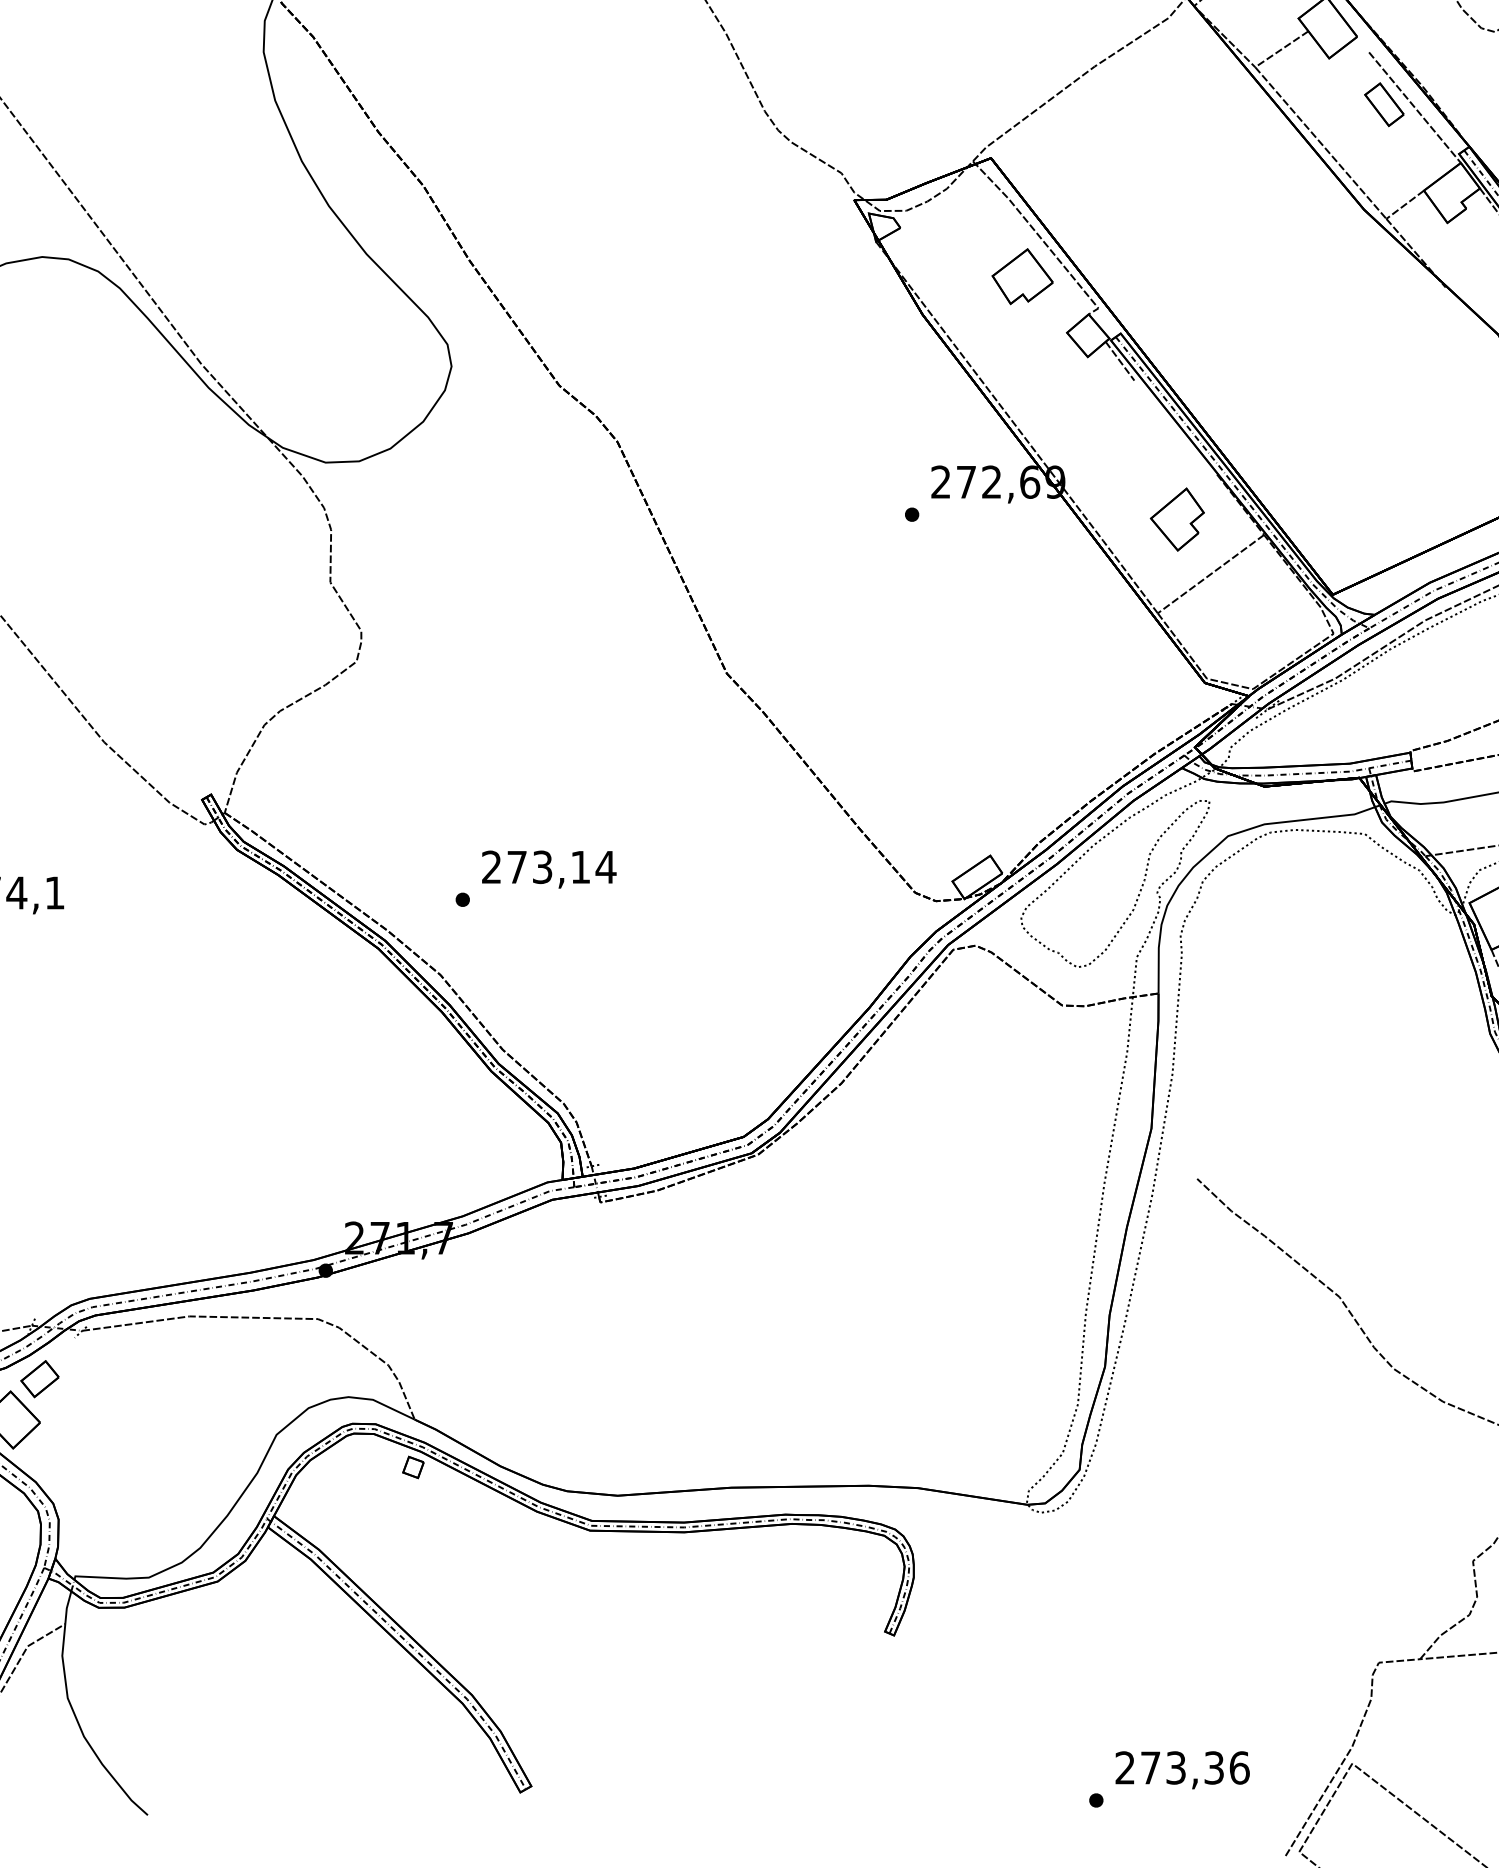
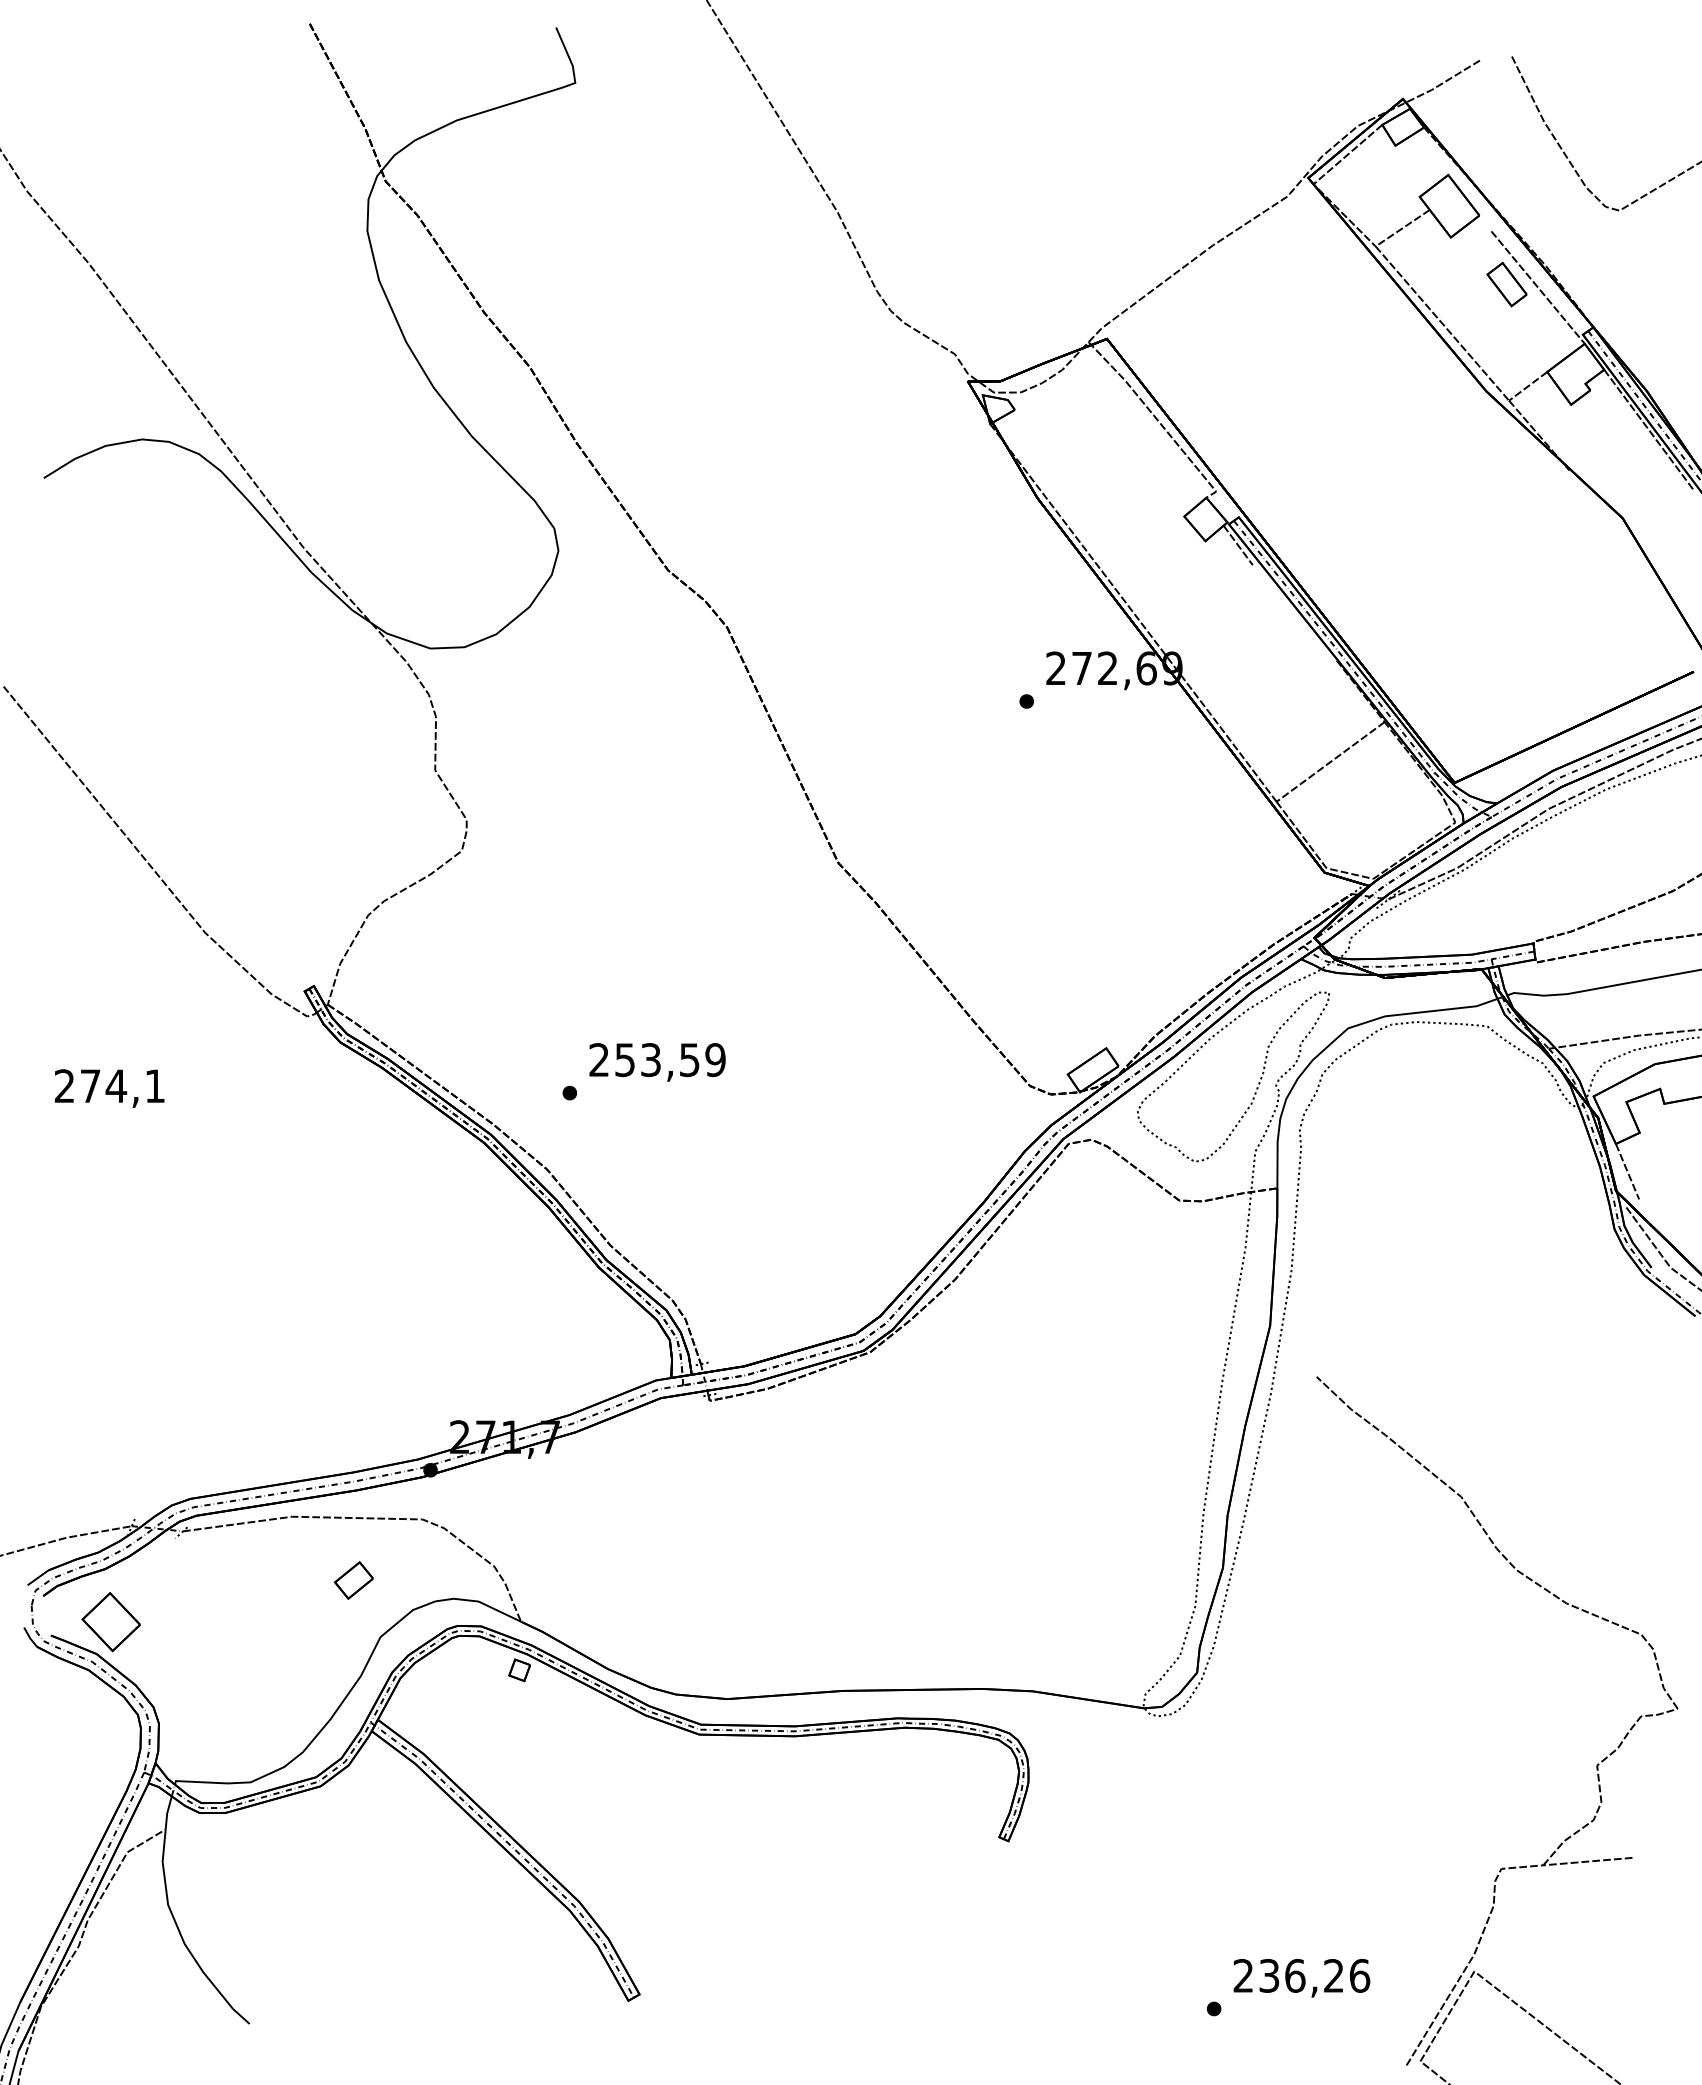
part: (1021, 276) -> (1138, 459), removed
part: (1177, 519) -> (1296, 706), removed
text: (561, 867) -> (670, 1060), 273,14 -> 253,59
part: (39, 1379) -> (353, 1580), moved
text: (1182, 1767) -> (1301, 1975), 273,36 -> 236,26

